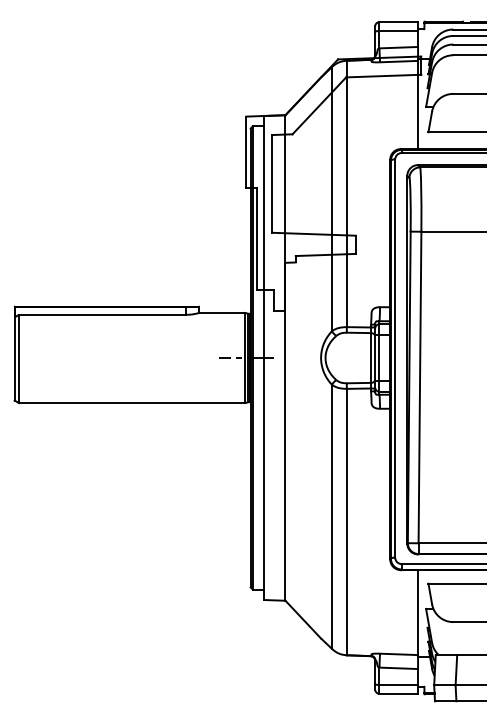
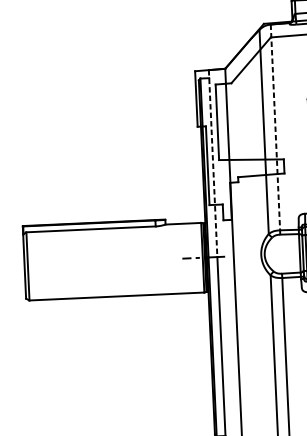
line: (346, 194) -> (275, 127), solid -> dashed
line: (264, 237) -> (213, 163), solid -> dashed

